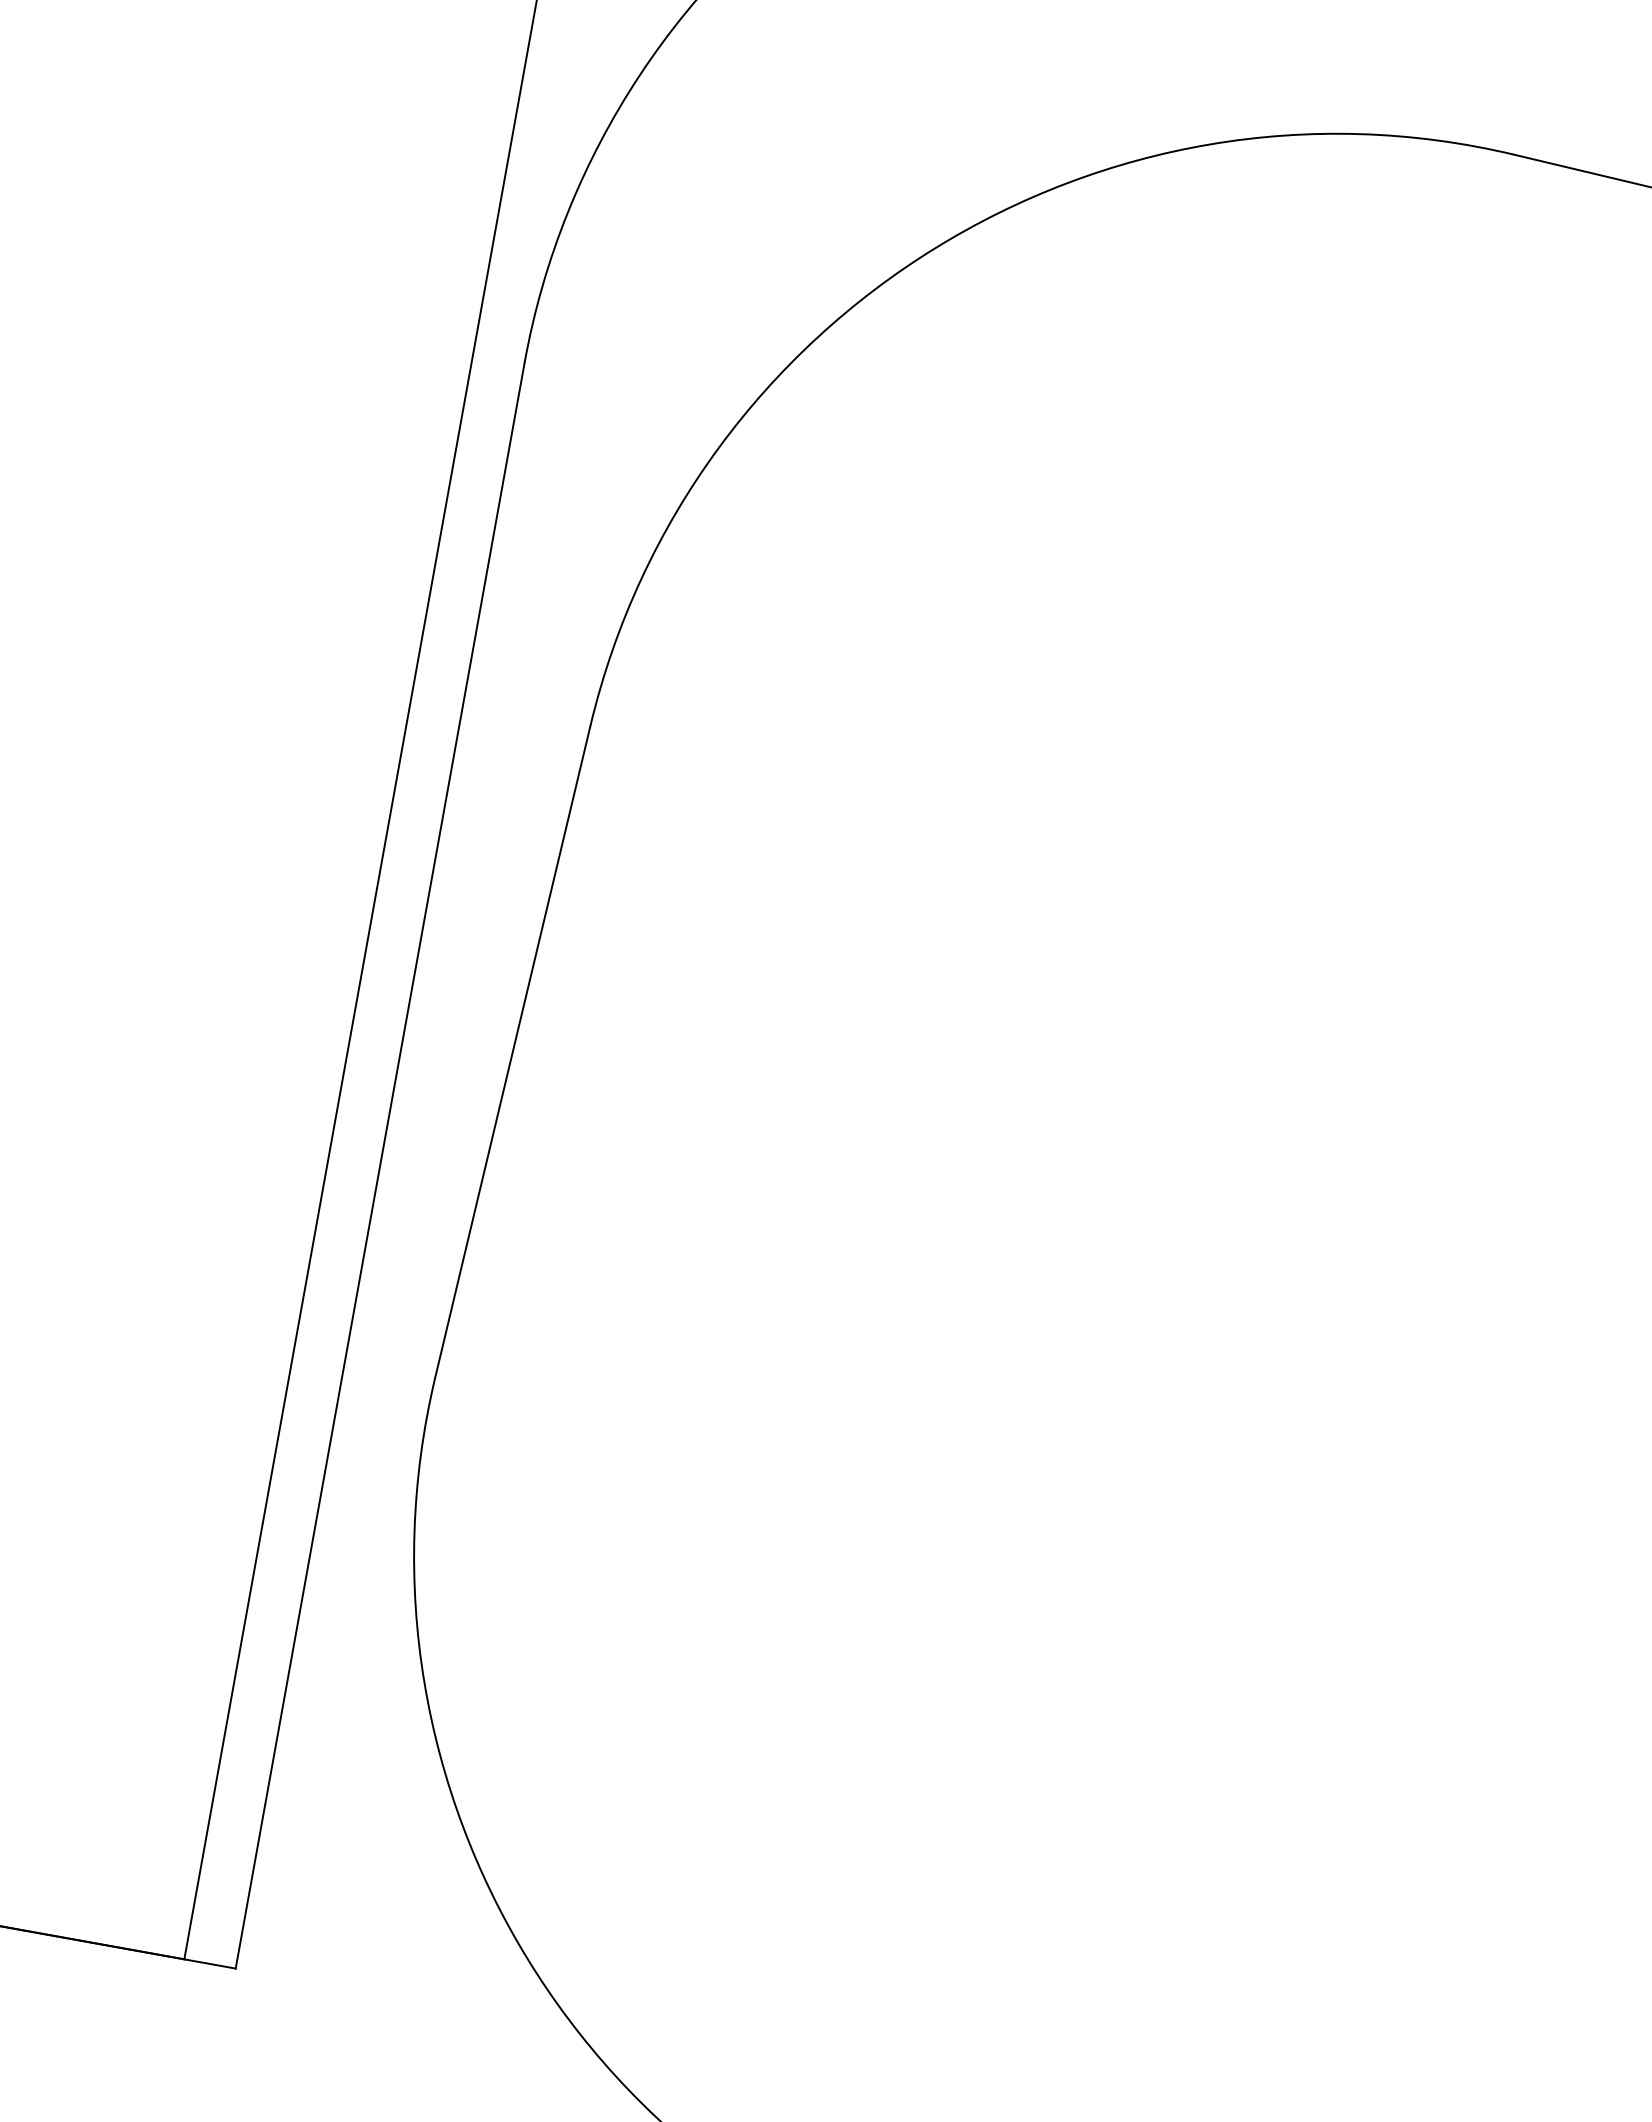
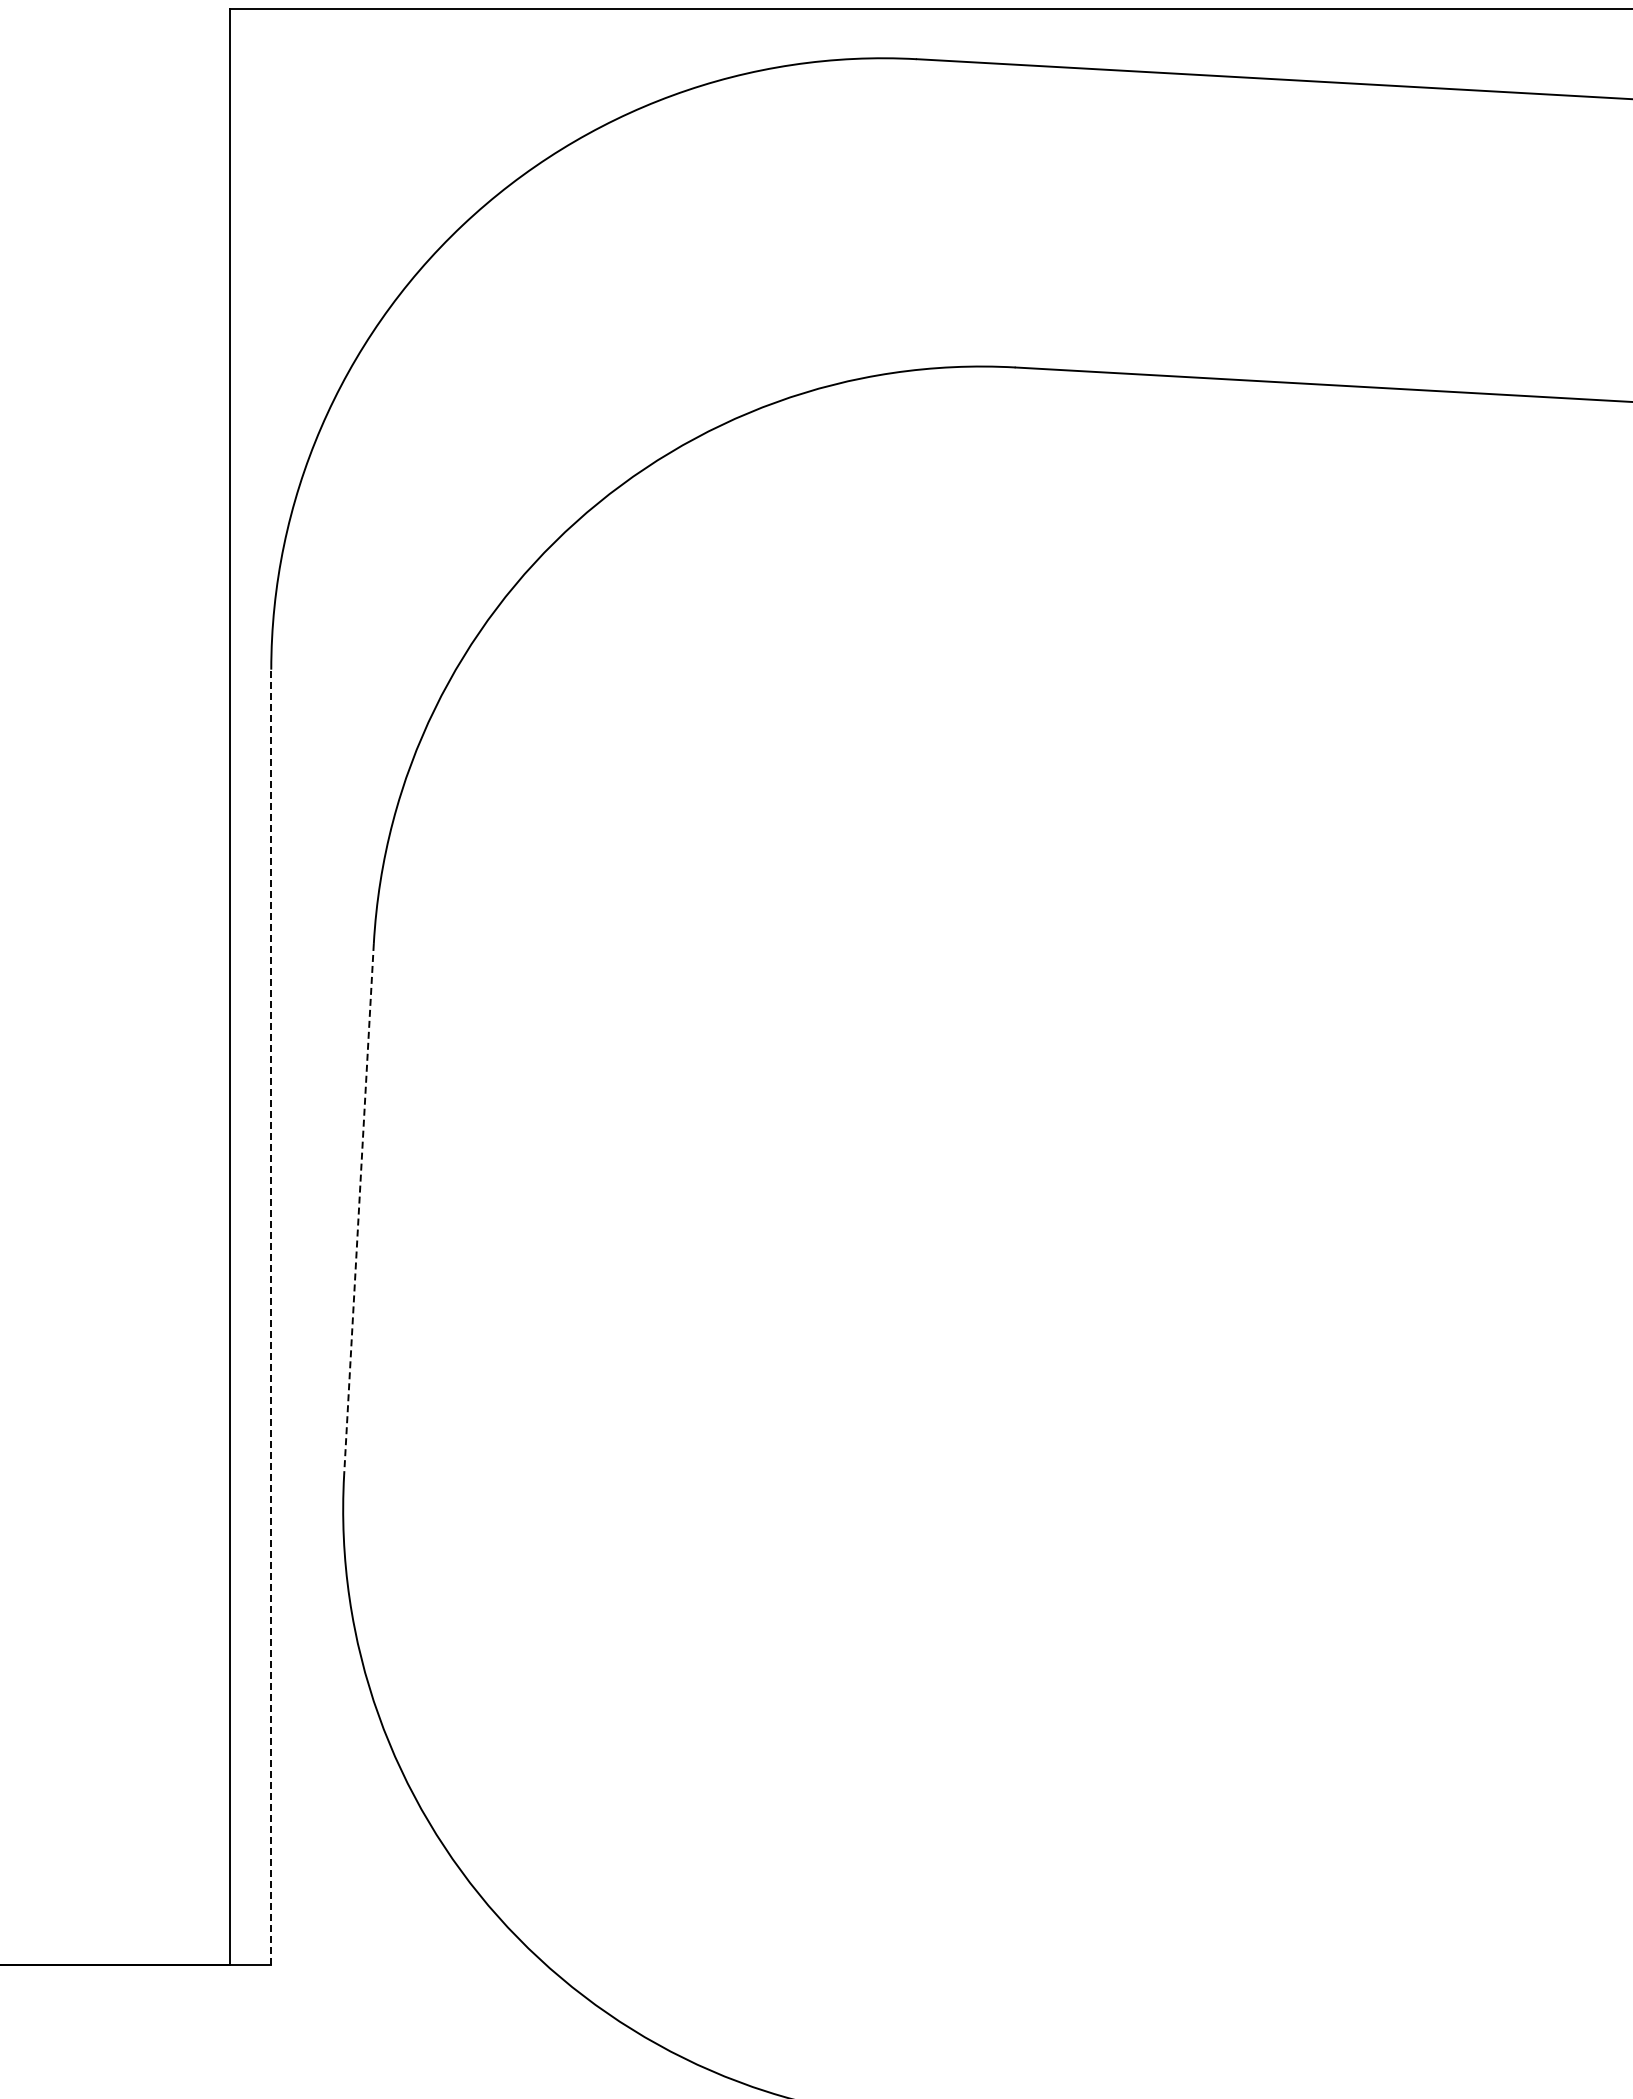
line: (512, 1051) -> (358, 1209), solid -> dashed
line: (380, 1165) -> (271, 1317), solid -> dashed

